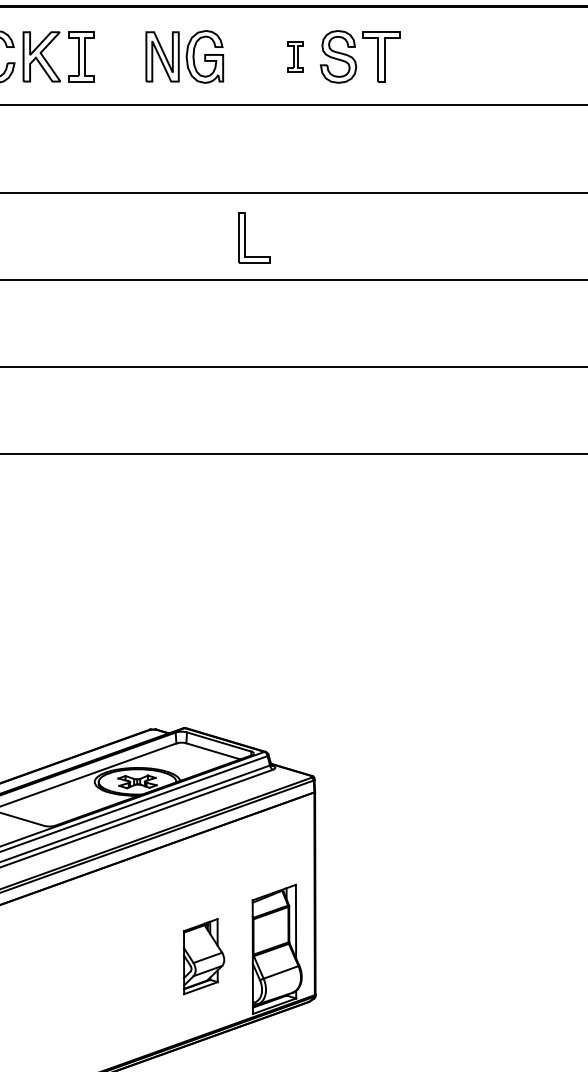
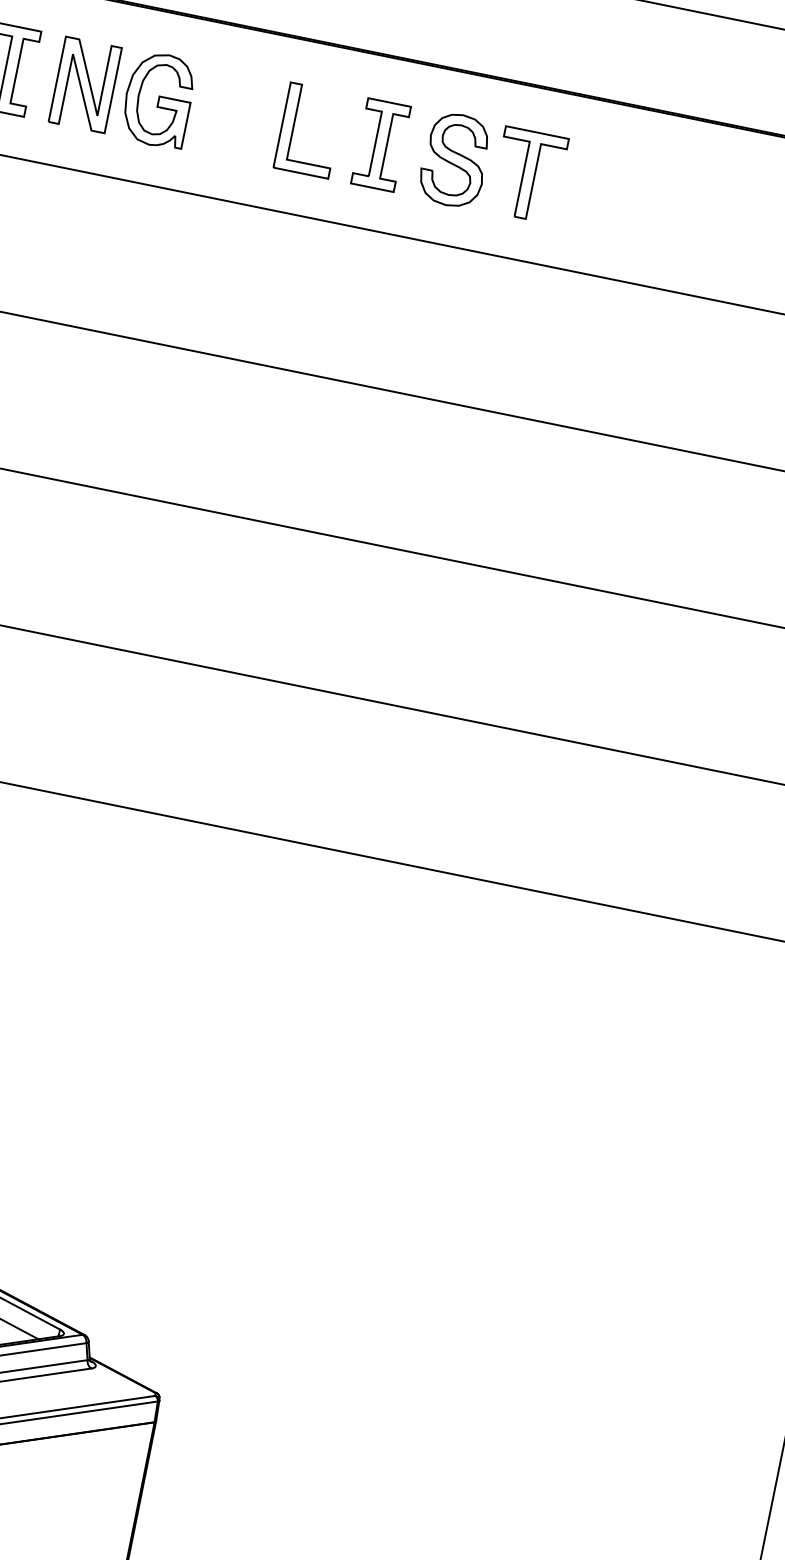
part: (184, 56) -> (123, 91), moved
part: (295, 56) -> (380, 144), size x1.67
part: (245, 237) -> (294, 126), moved

